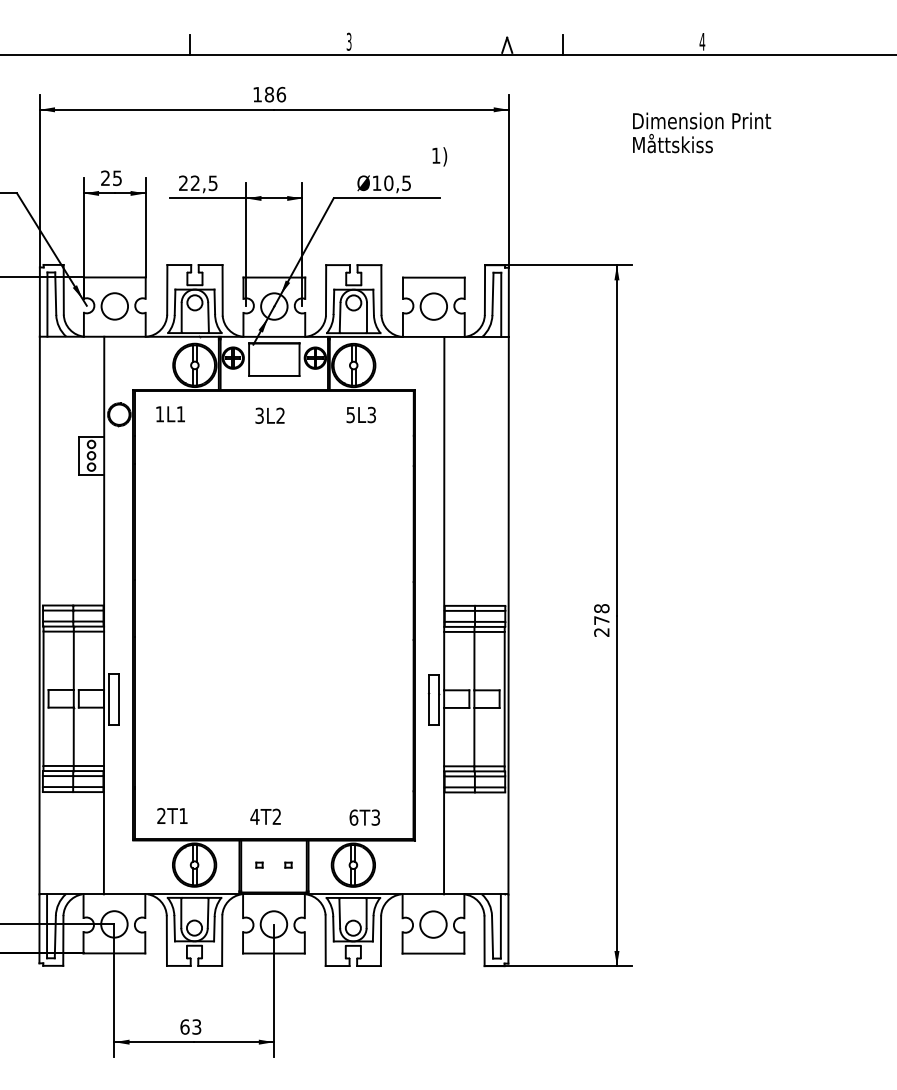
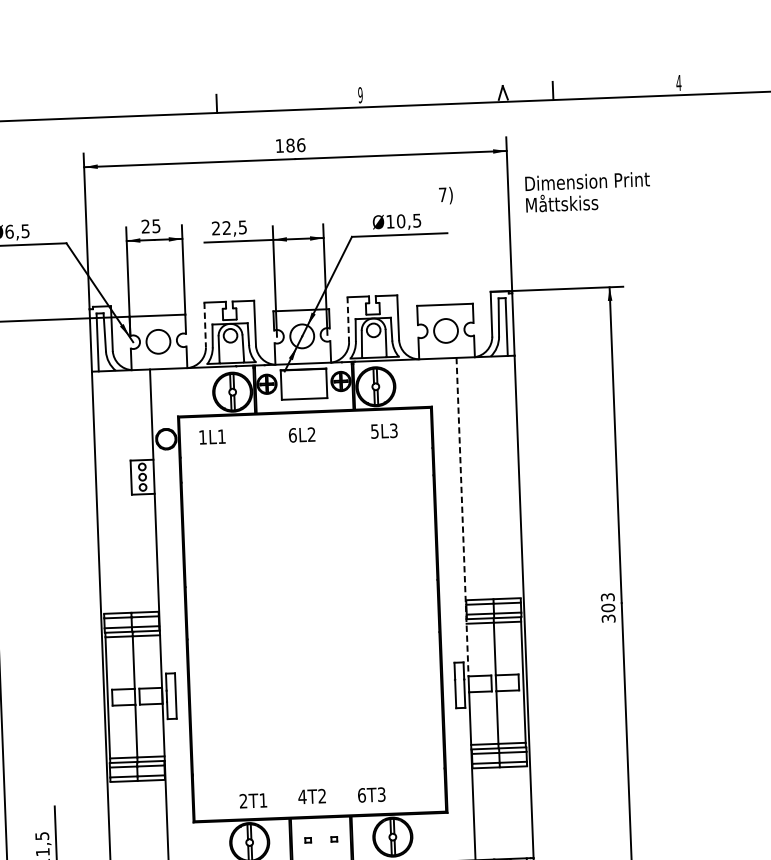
text: (348, 41) -> (359, 94), 3 -> 9
text: (702, 132) -> (588, 191), moved
text: (436, 155) -> (443, 194), 1) -> 7)
line: (167, 289) -> (205, 324), solid -> dashed
line: (326, 289) -> (348, 319), solid -> dashed
text: (259, 415) -> (292, 435), 3L2 -> 6L2
line: (444, 513) -> (462, 517), solid -> dashed
text: (601, 620) -> (607, 608), 278 -> 303
text: (172, 815) -> (253, 800), moved
text: (364, 817) -> (371, 794), moved

